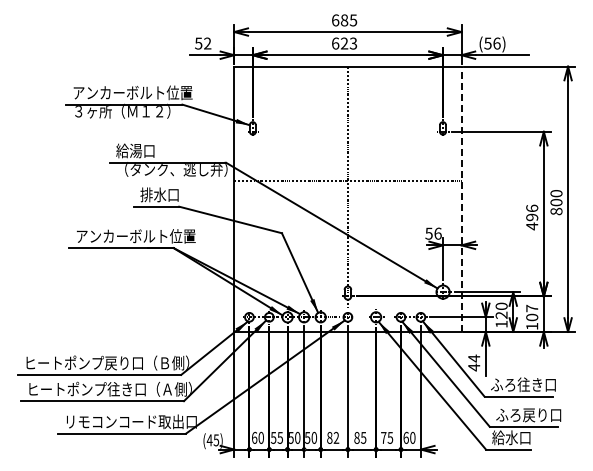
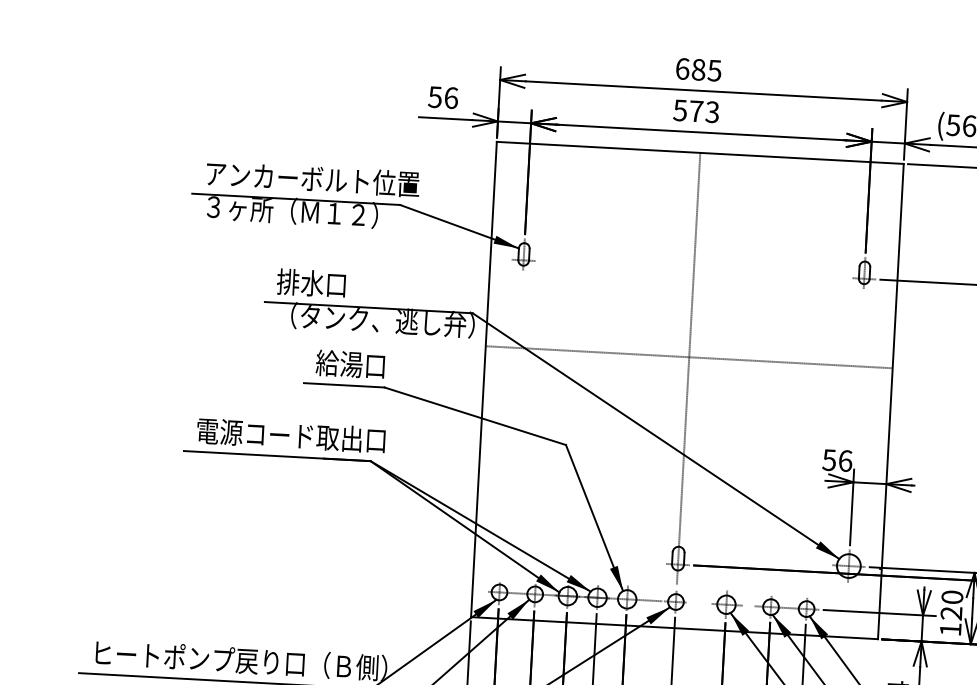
text: (207, 43) -> (450, 97), 52 -> 56
text: (339, 43) -> (687, 110), 623 -> 573
text: (129, 150) -> (300, 281), 給湯口 -> 排水口
text: (153, 194) -> (339, 363), 排水口 -> 給湯口
line: (461, 199) -> (890, 401), dashed -> solid
text: (135, 236) -> (303, 436), アンカーボルト位置 -> 電源コード取出口

